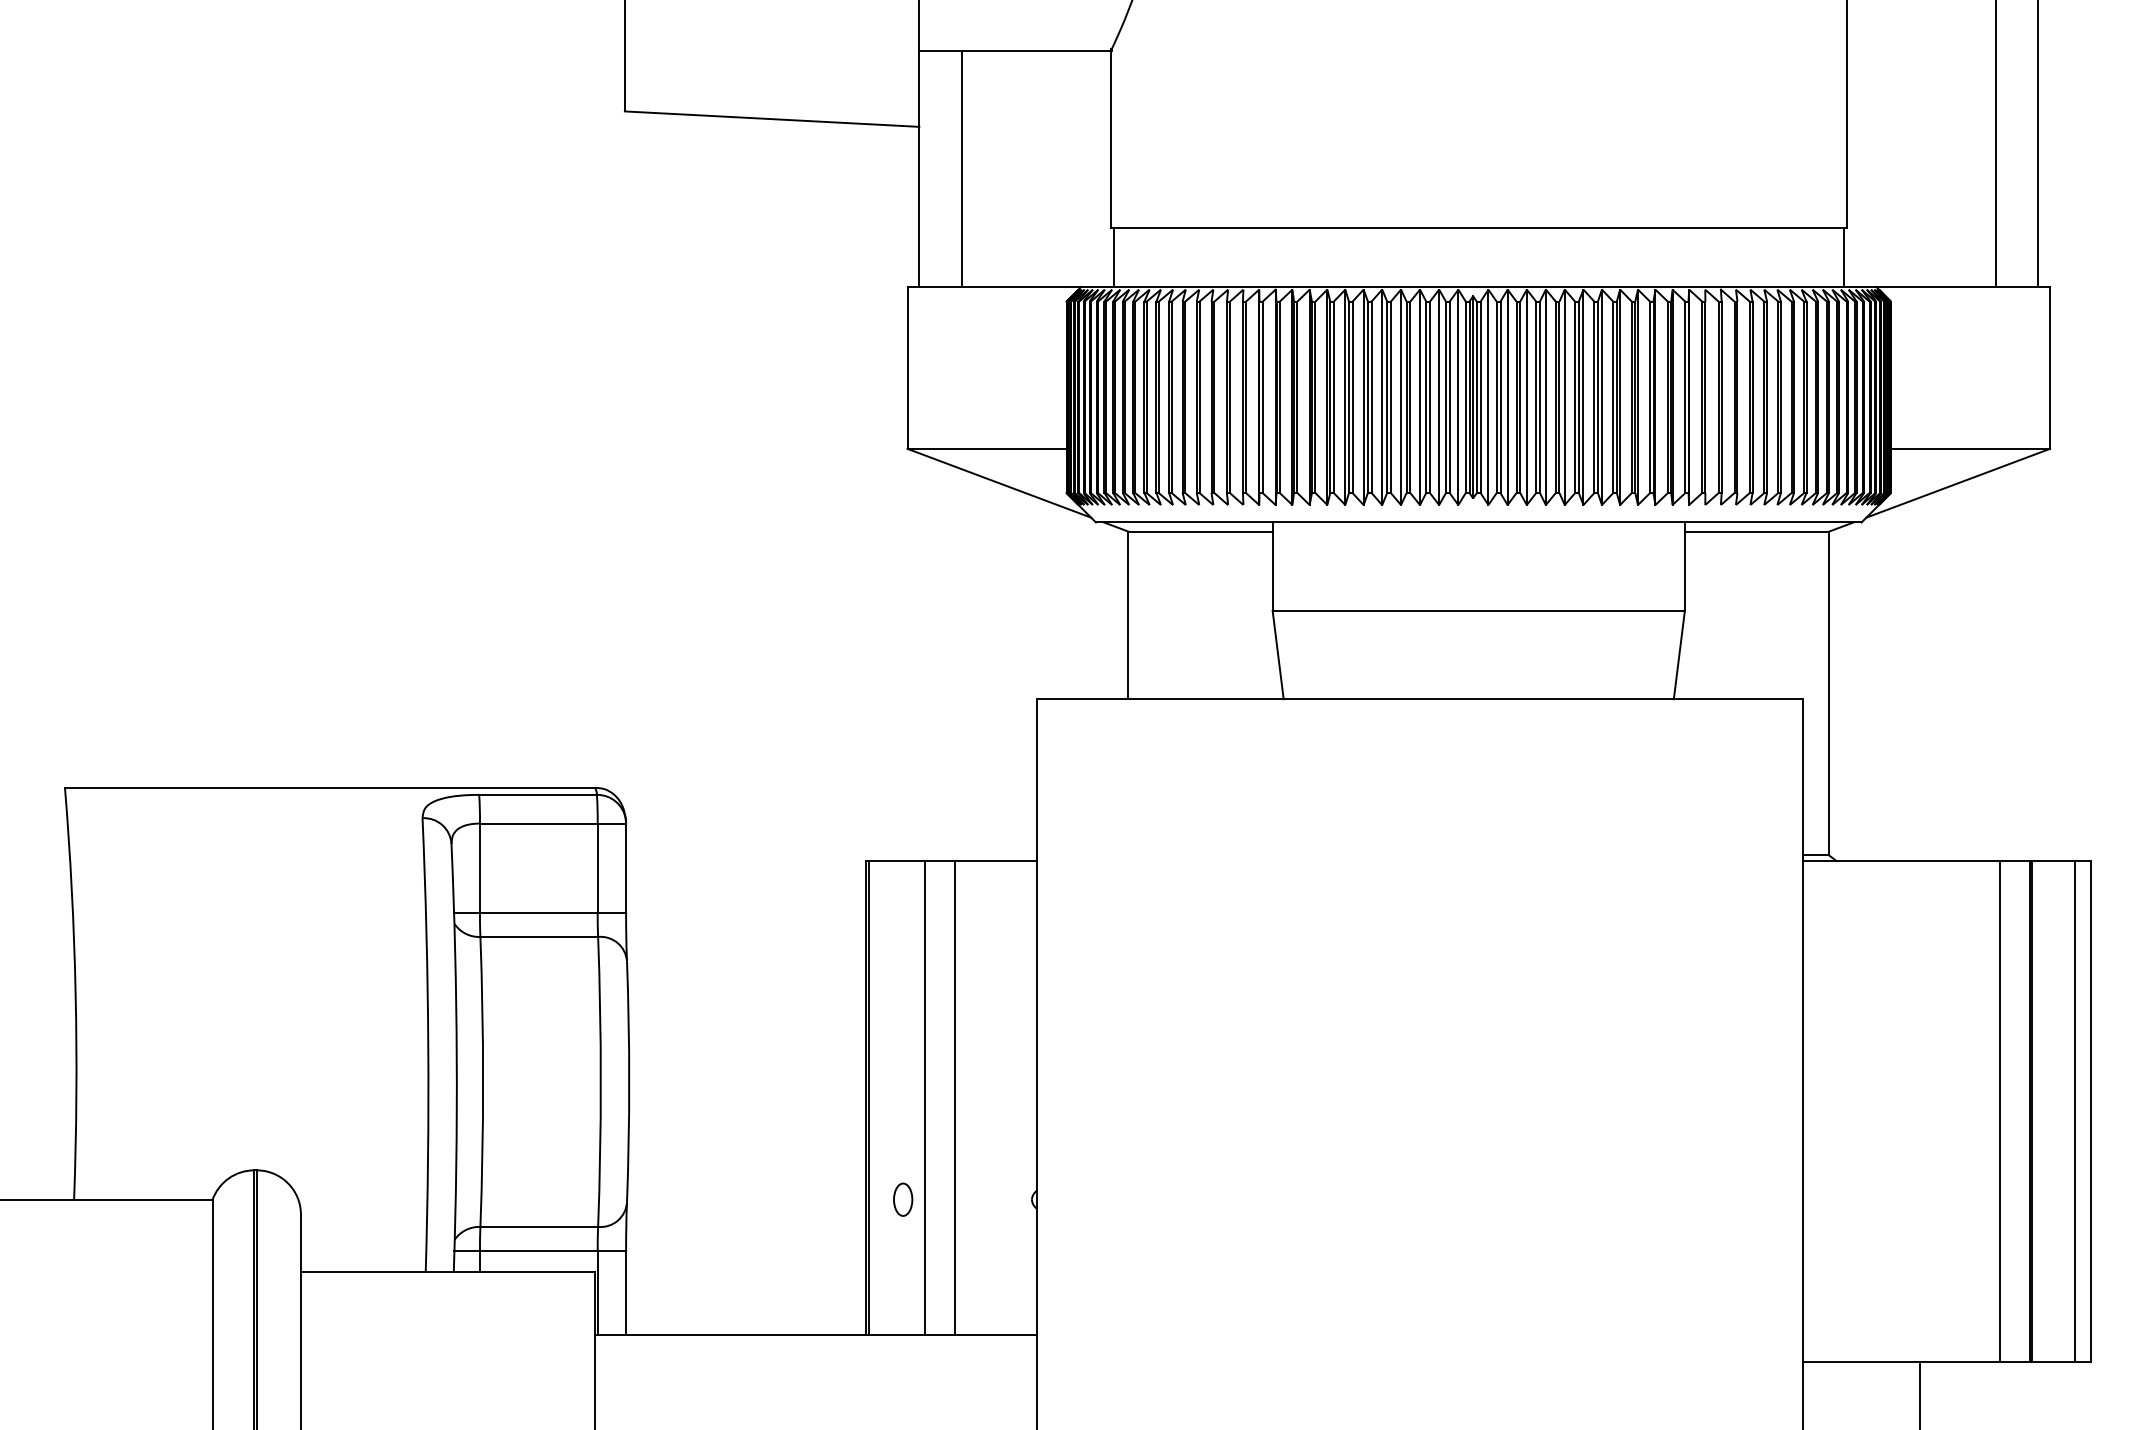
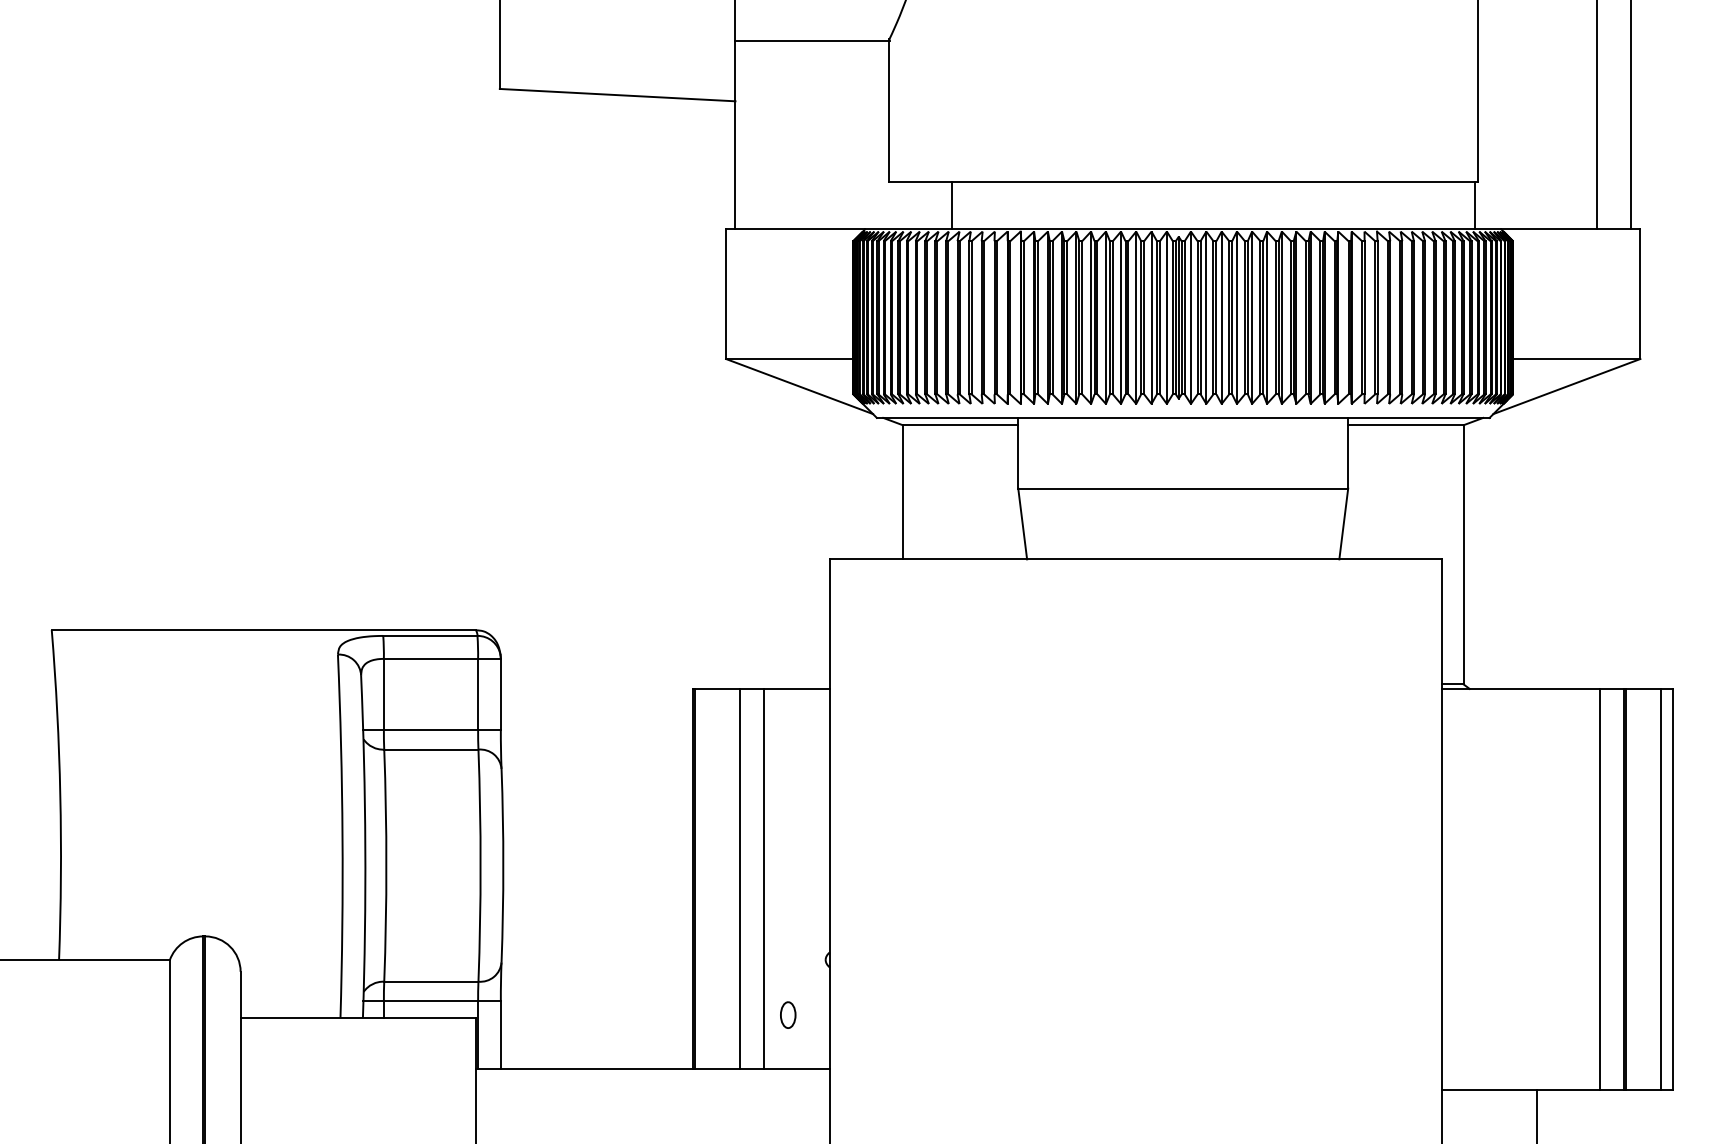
line: (961, 168) -> (769, 134), removed
line: (1113, 257) -> (951, 205), moved
part: (903, 1199) -> (788, 1014), moved

